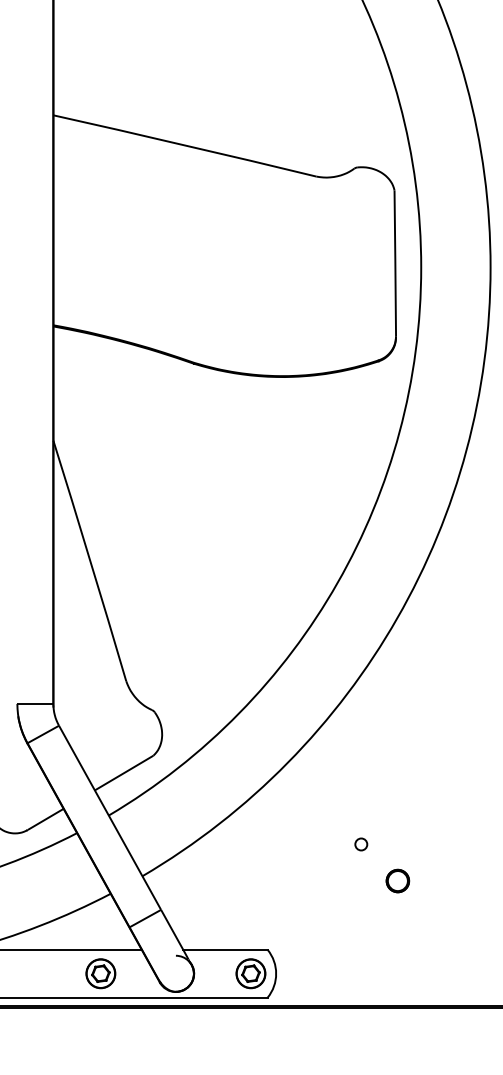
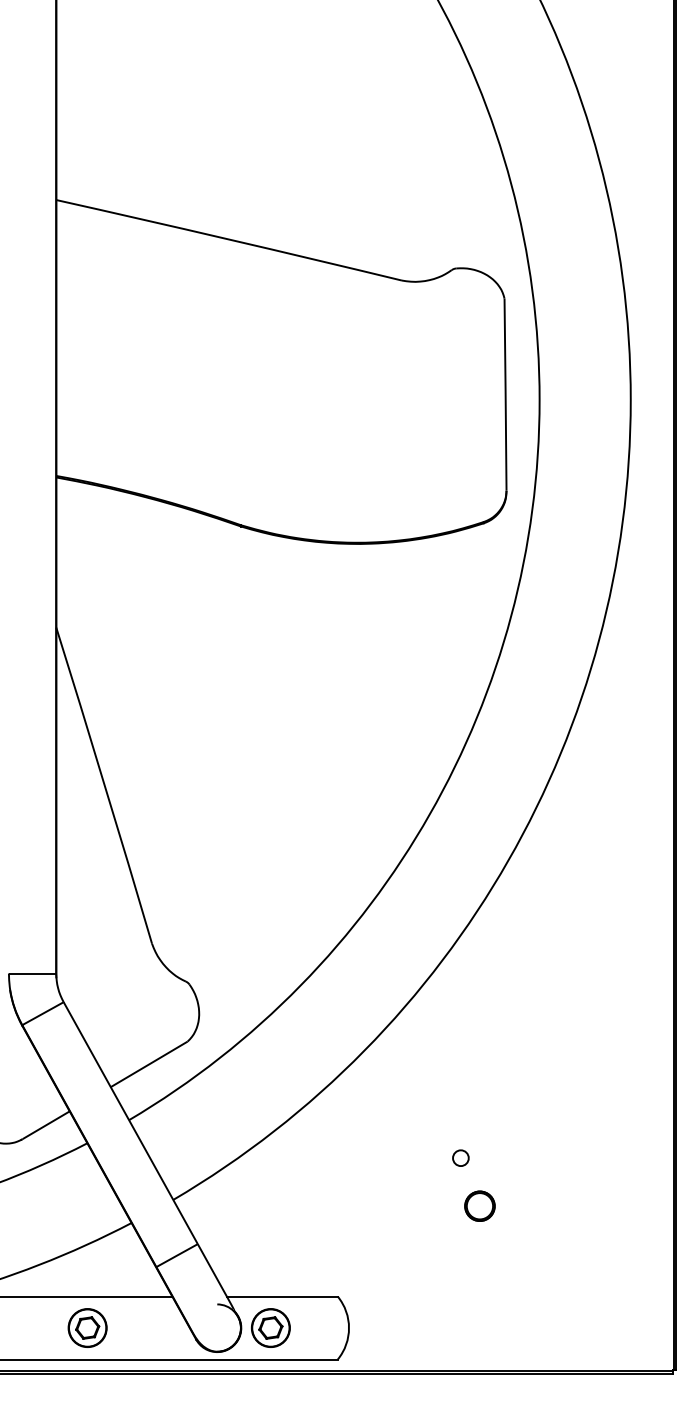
part: (397, 880) -> (479, 1205), moved
part: (100, 973) -> (87, 1327), moved
part: (250, 973) -> (270, 1327), moved

